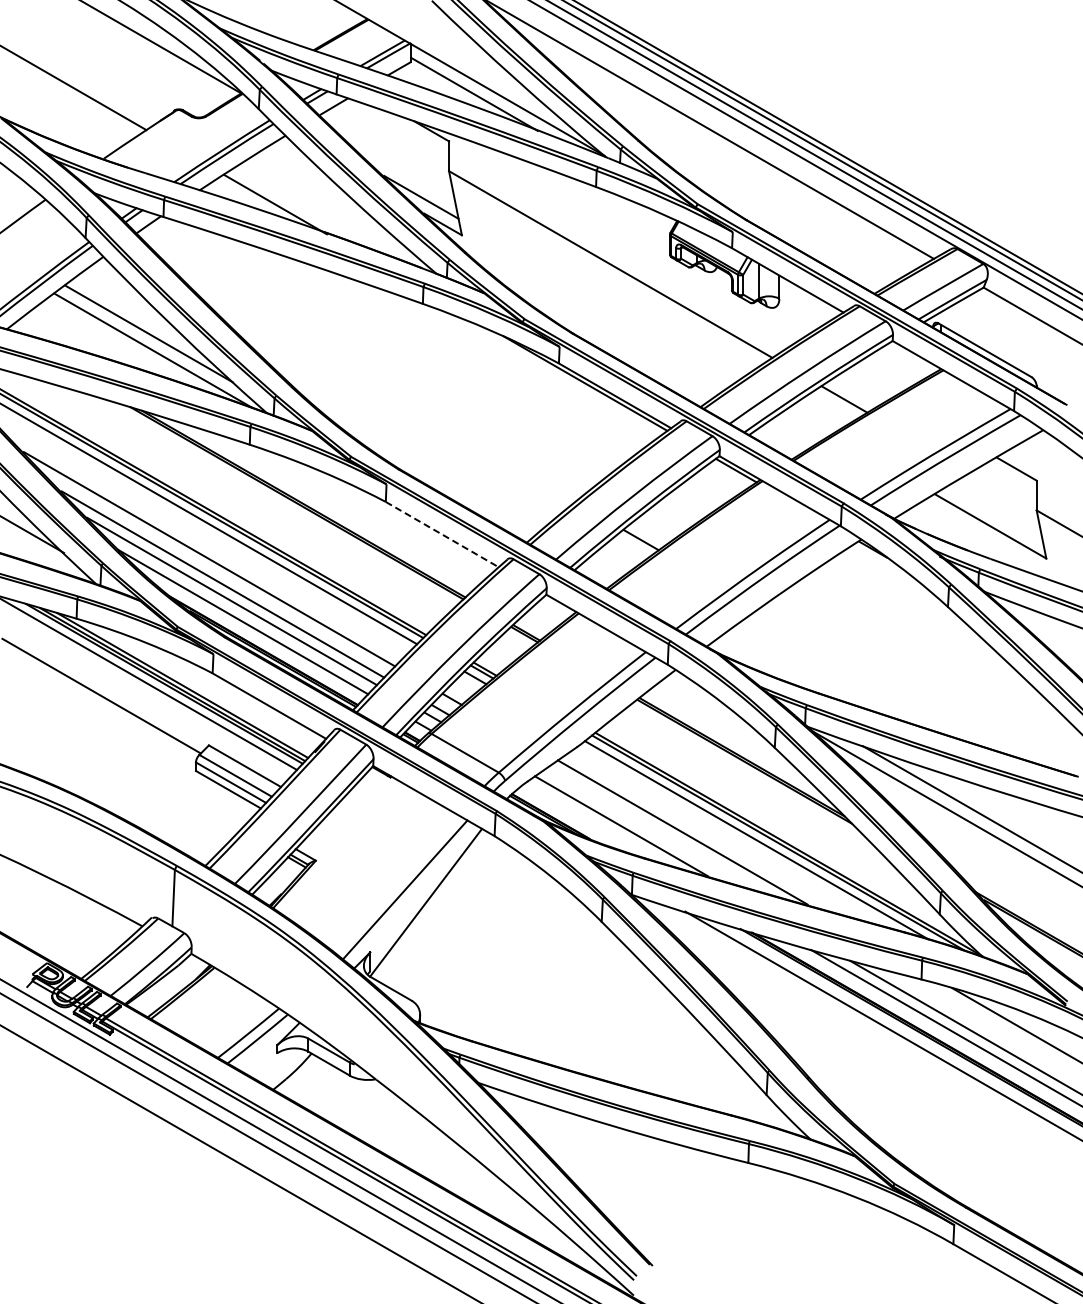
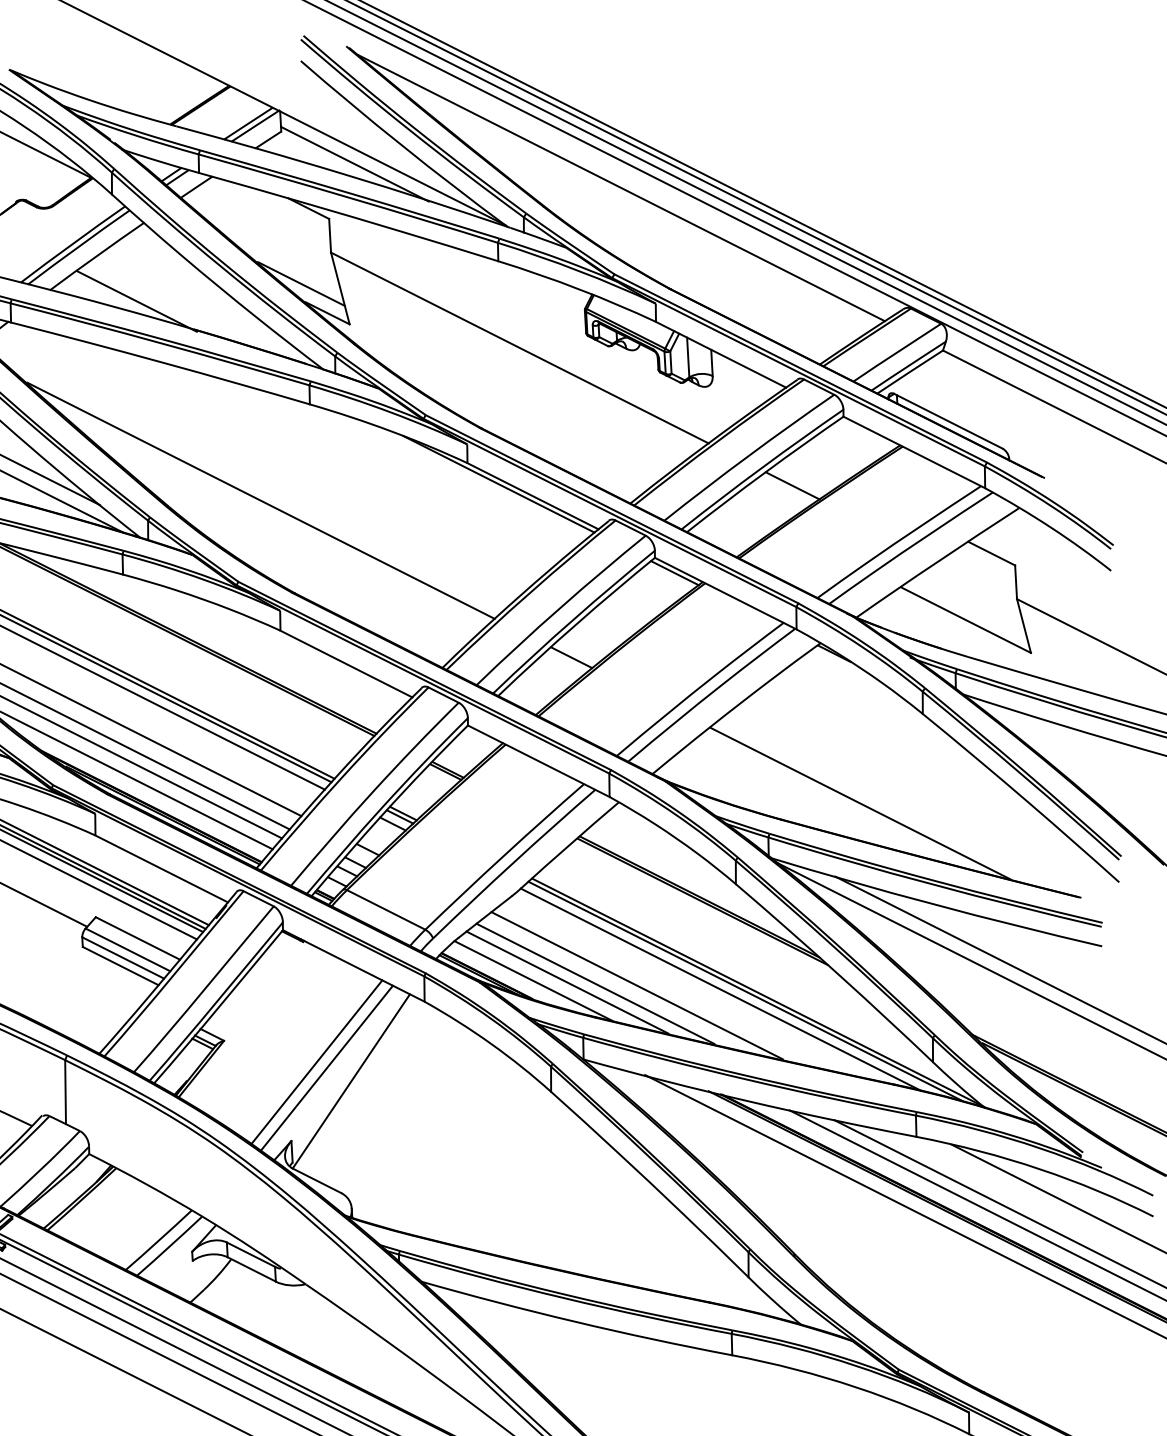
line: (374, 386) -> (260, 500), added
line: (442, 534) -> (346, 663), dashed -> solid
line: (887, 682) -> (859, 803), added
line: (591, 823) -> (533, 981), added
line: (645, 828) -> (594, 983), added
line: (396, 884) -> (316, 1062), added

